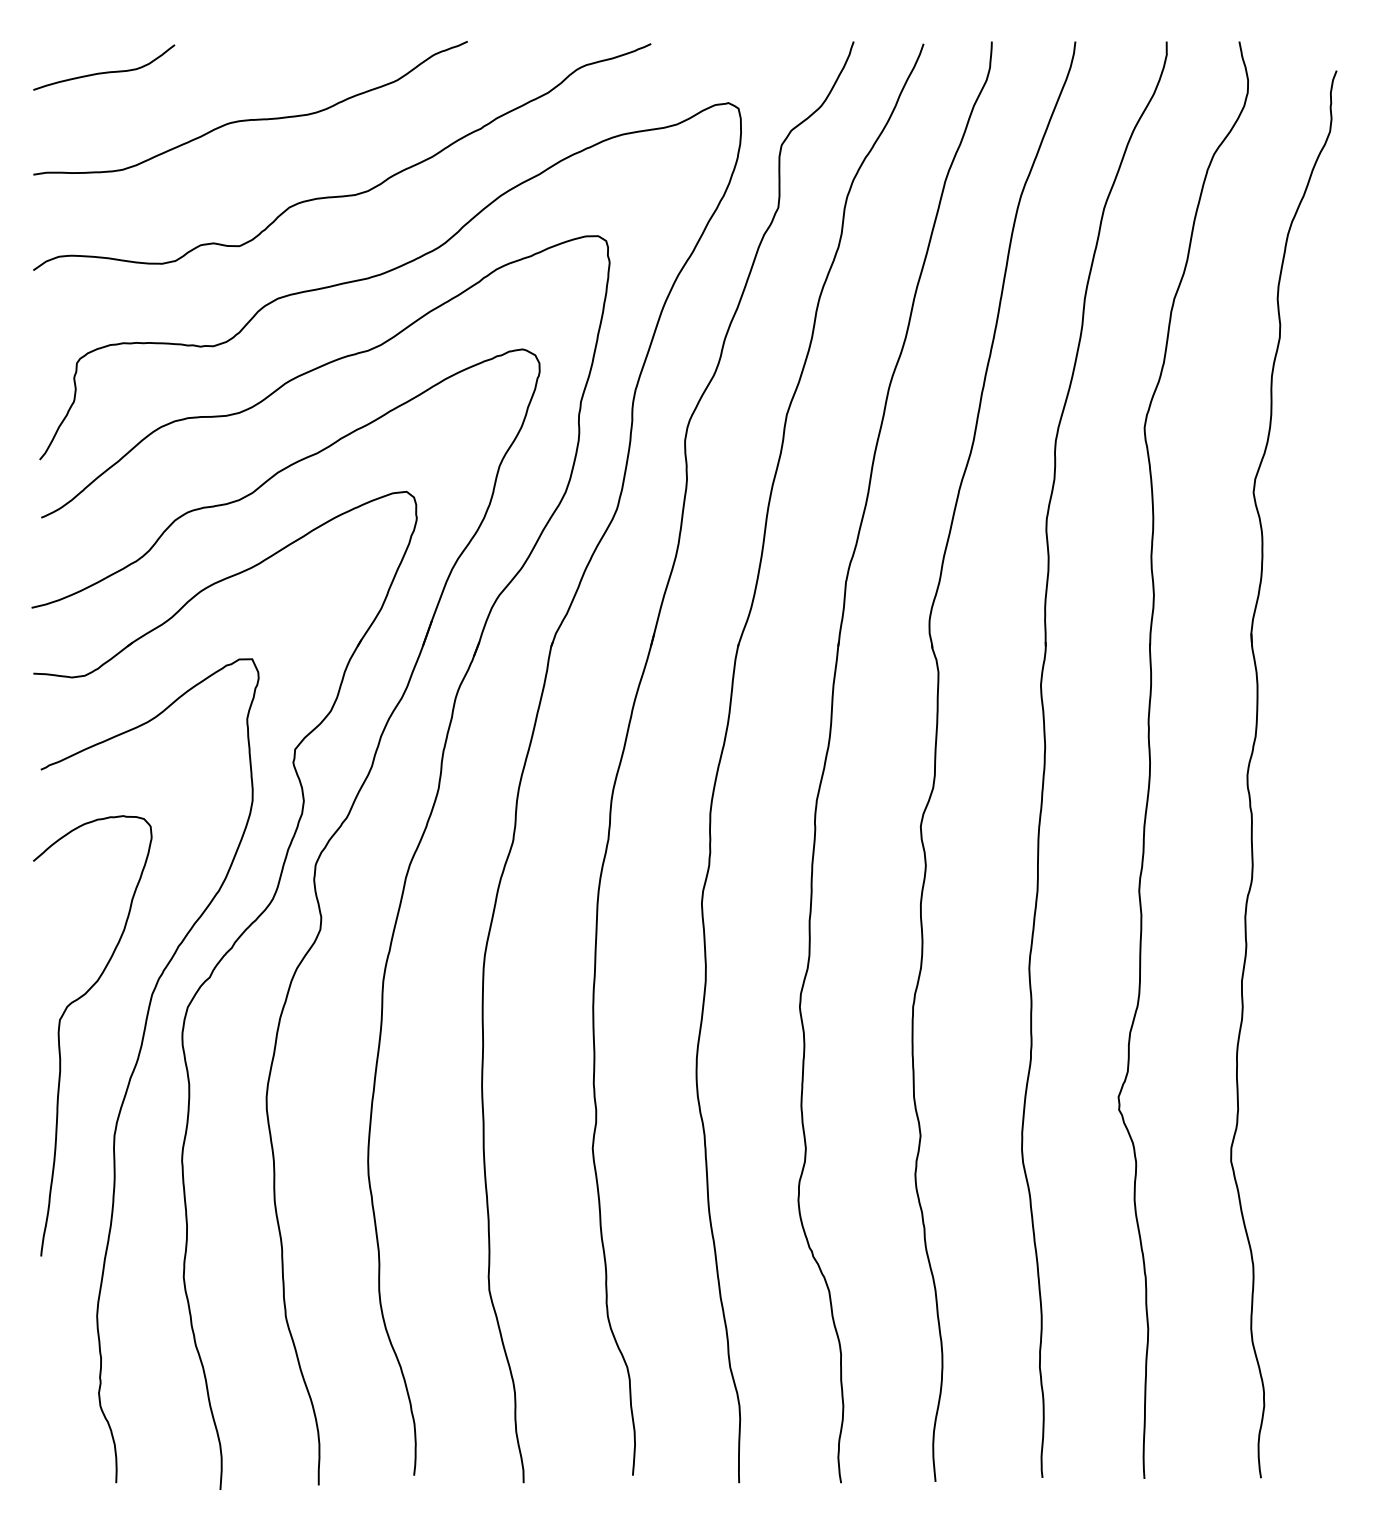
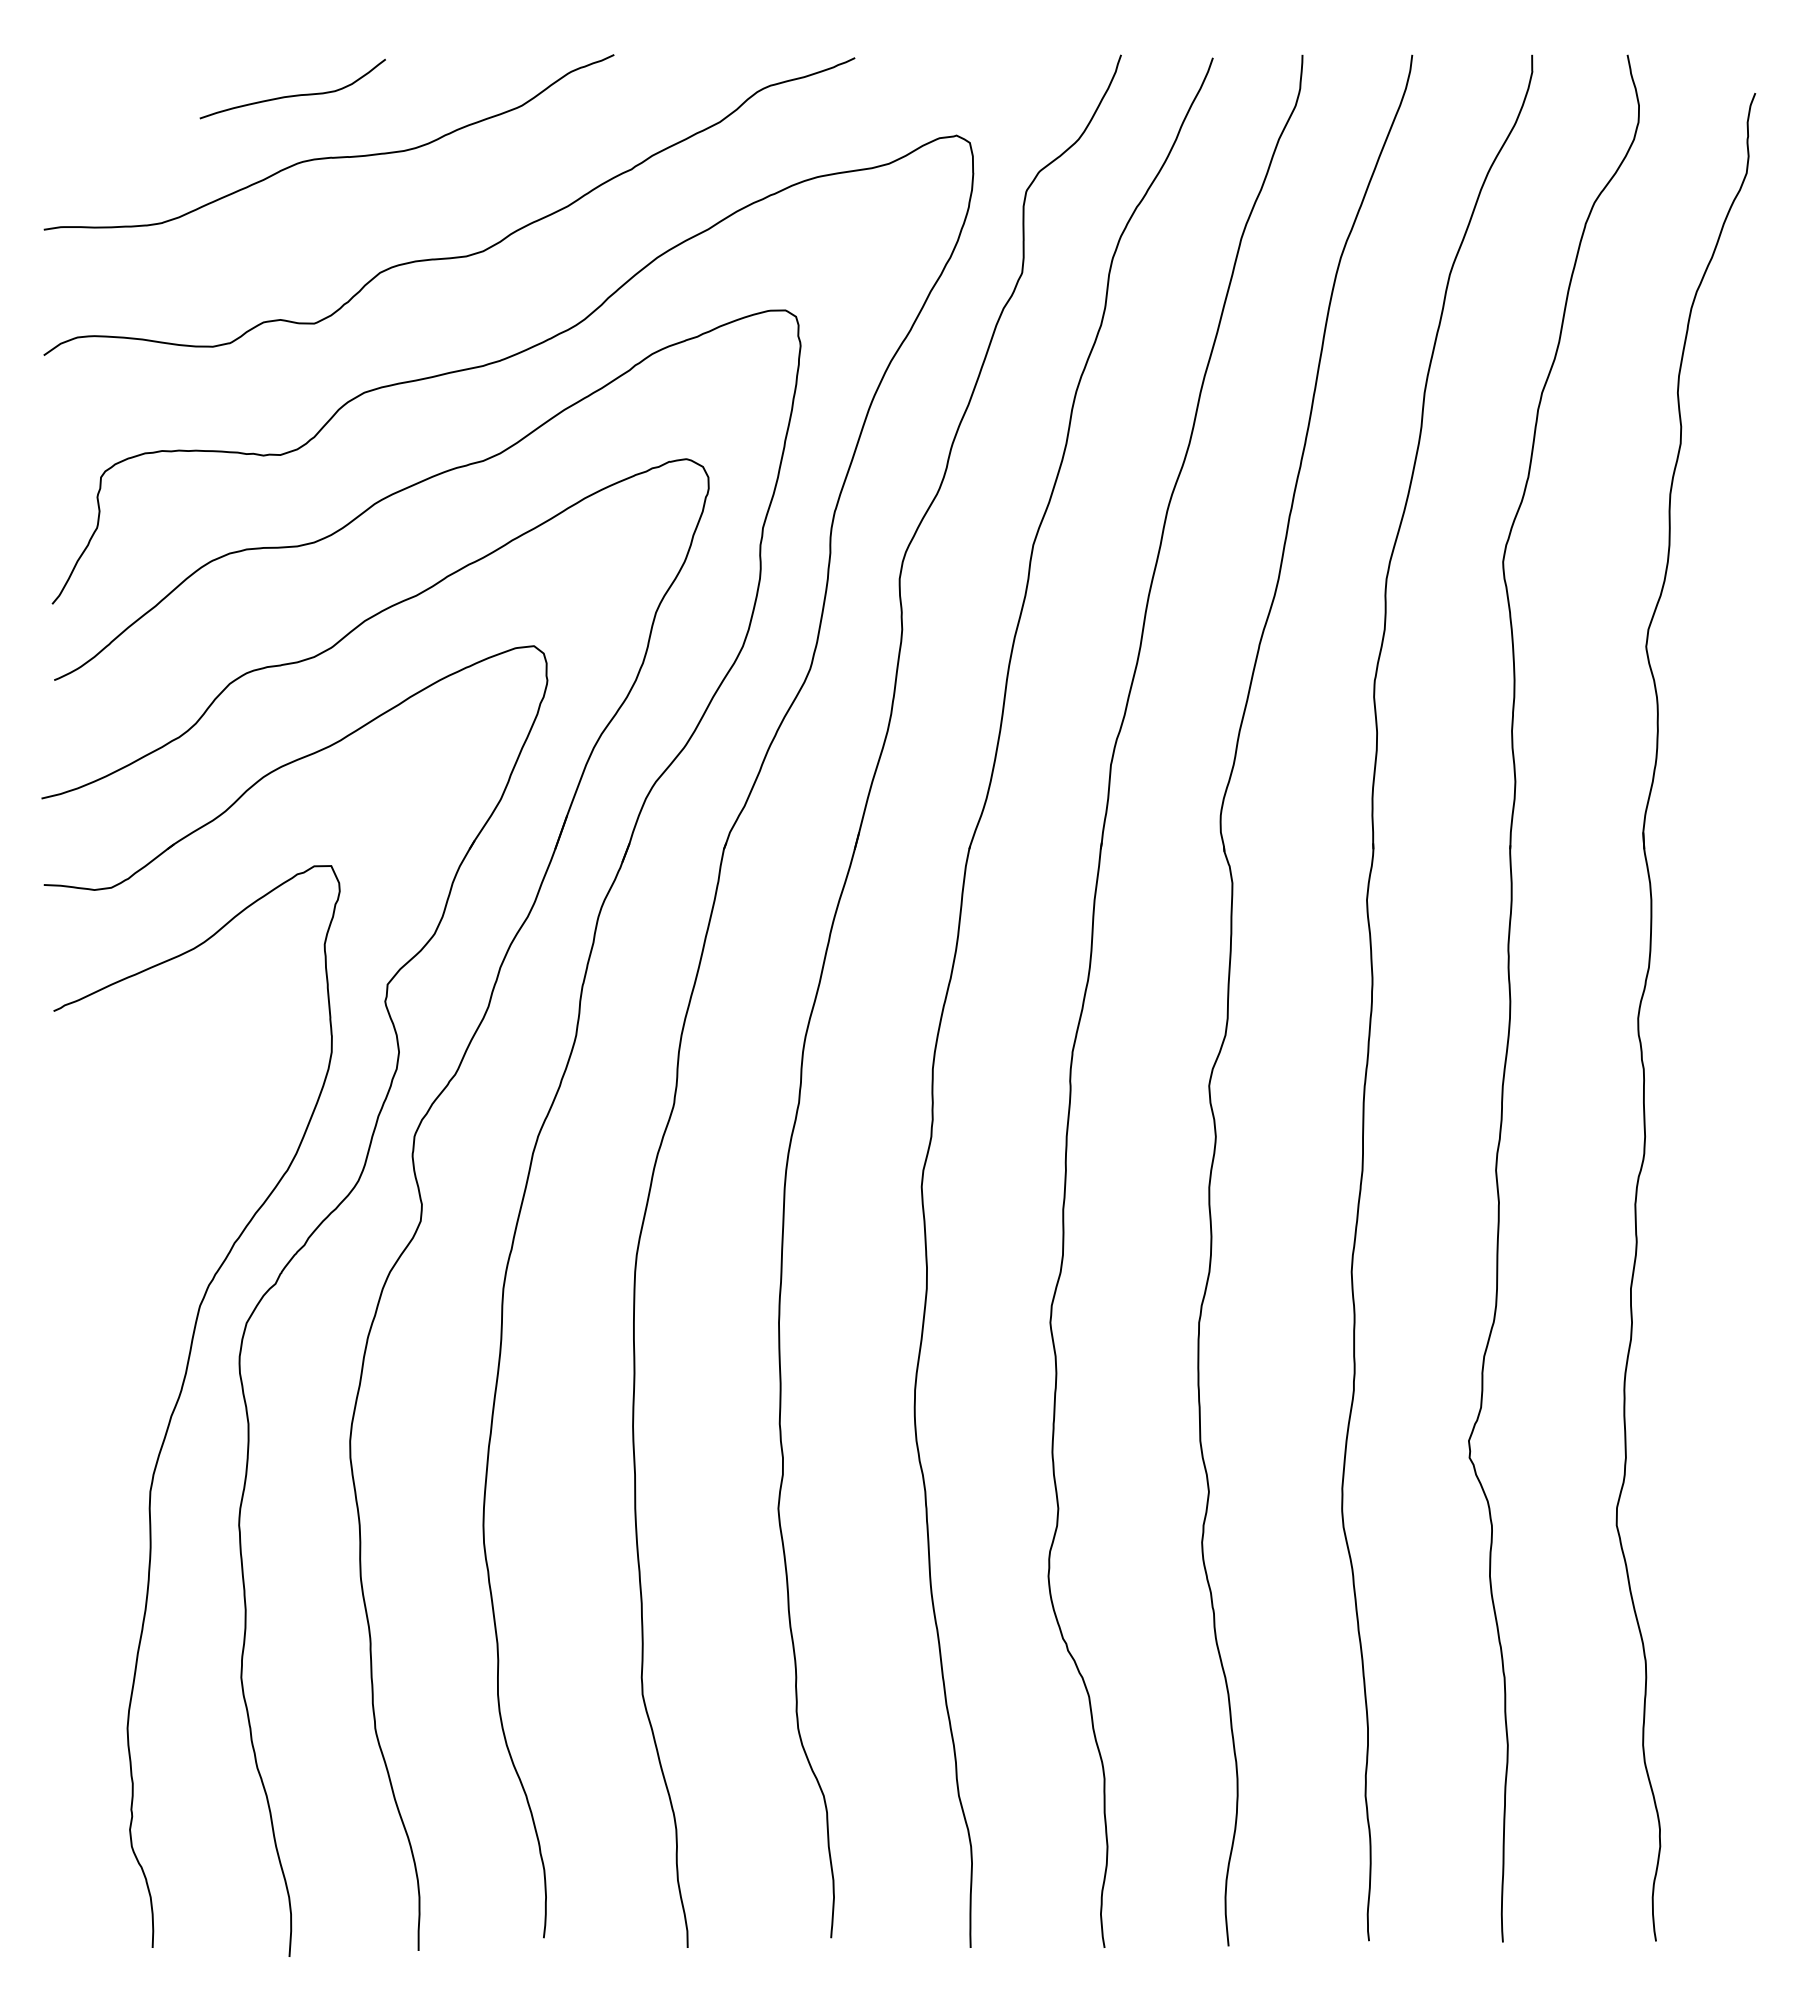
curve: (106, 71) -> (295, 94), moved
curve: (59, 1035) -> (78, 1360), removed

